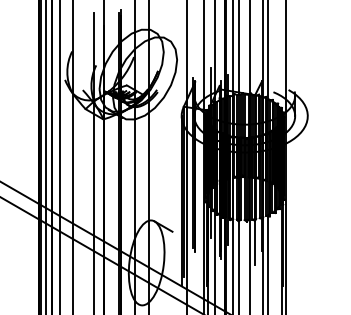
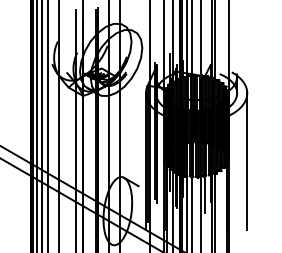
line: (307, 201) -> (247, 161), added

